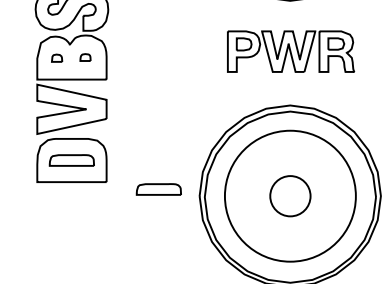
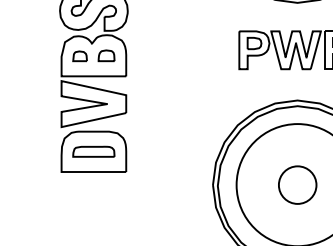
part: (85, 57) -> (106, 55), size x1.67
part: (56, 58) -> (79, 56), size x1.43
part: (158, 189) -> (174, 178), removed

